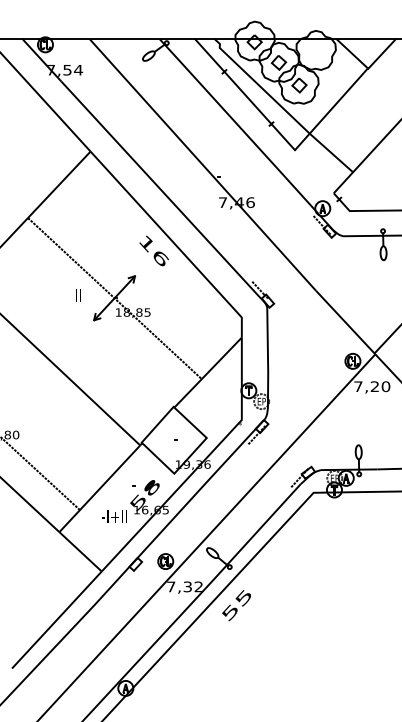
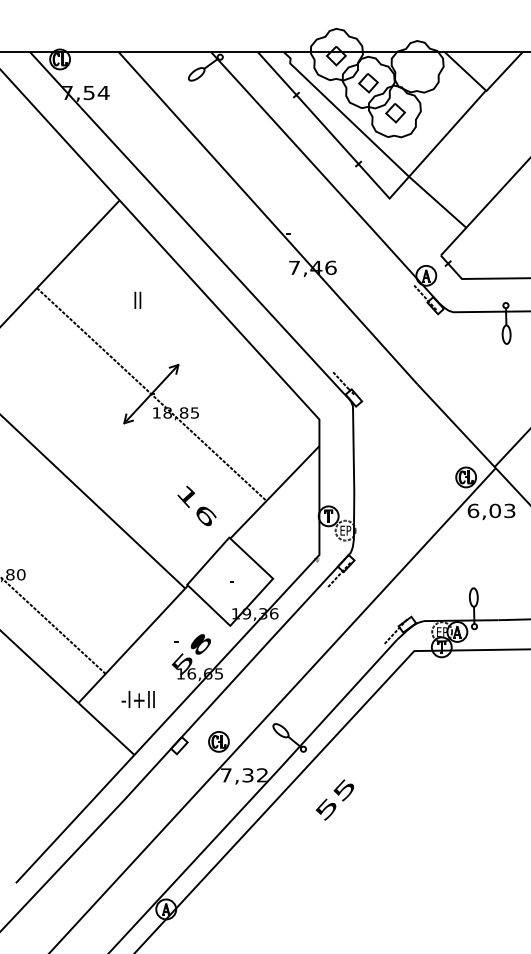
text: (153, 250) -> (196, 505), moved
text: (78, 295) -> (138, 300), moved
text: (372, 386) -> (492, 510), 7,20 -> 6,03
text: (114, 516) -> (138, 699), moved
text: (236, 605) -> (334, 799), moved

